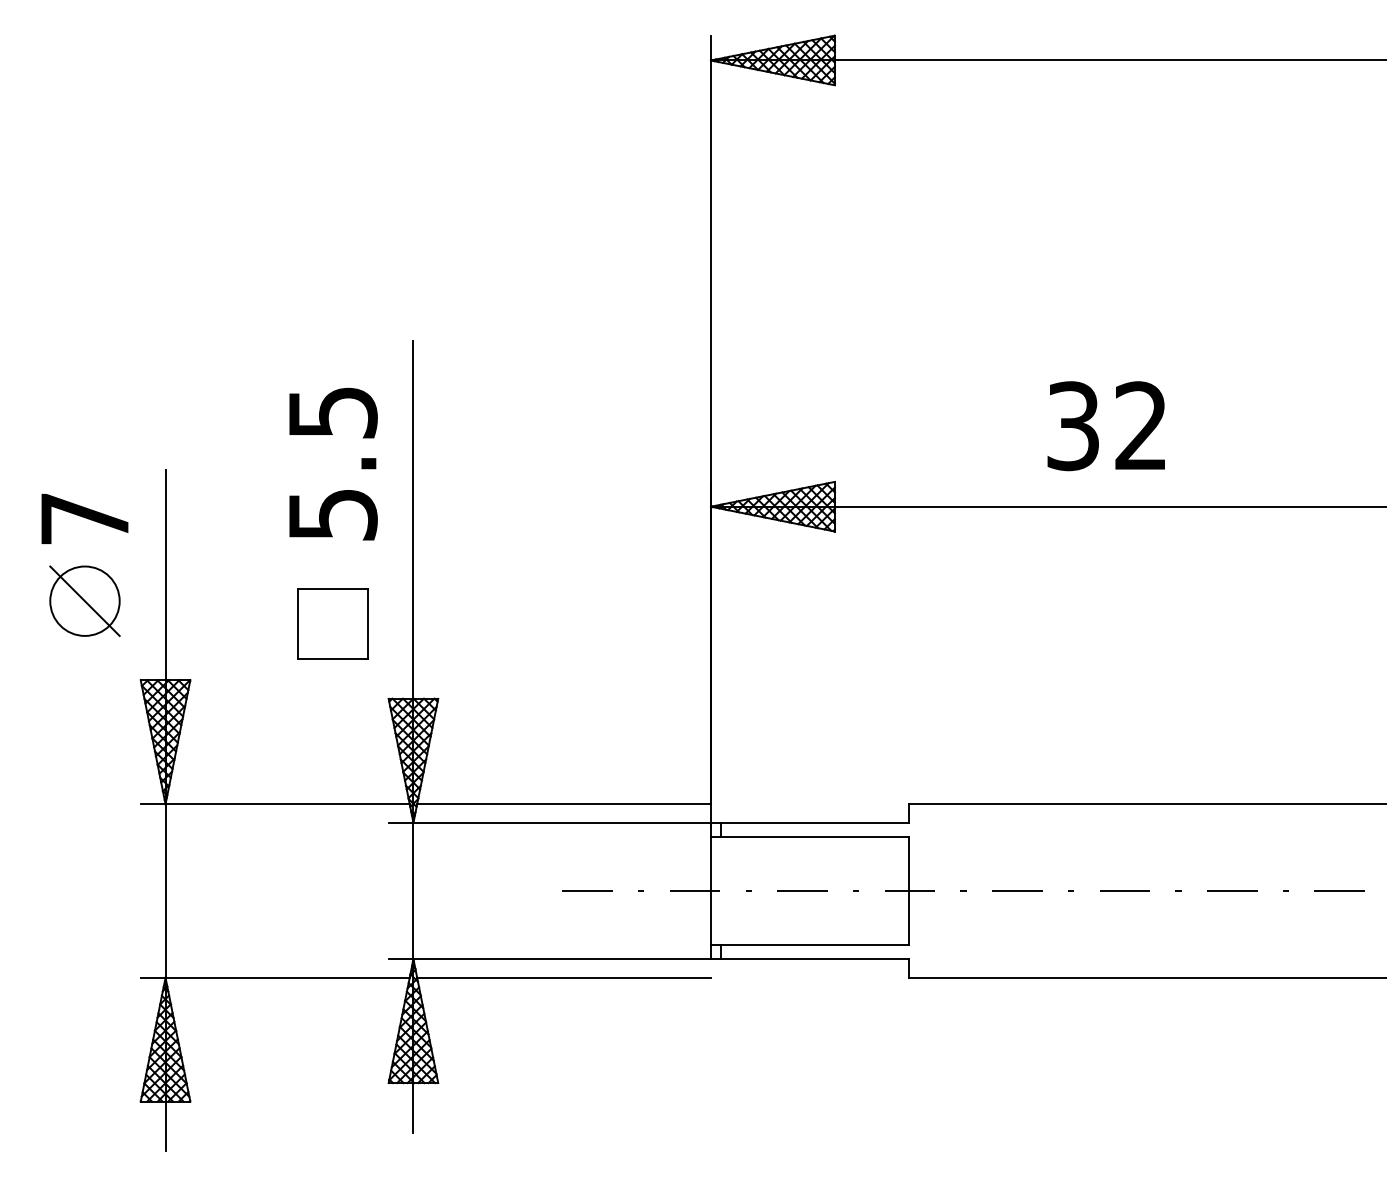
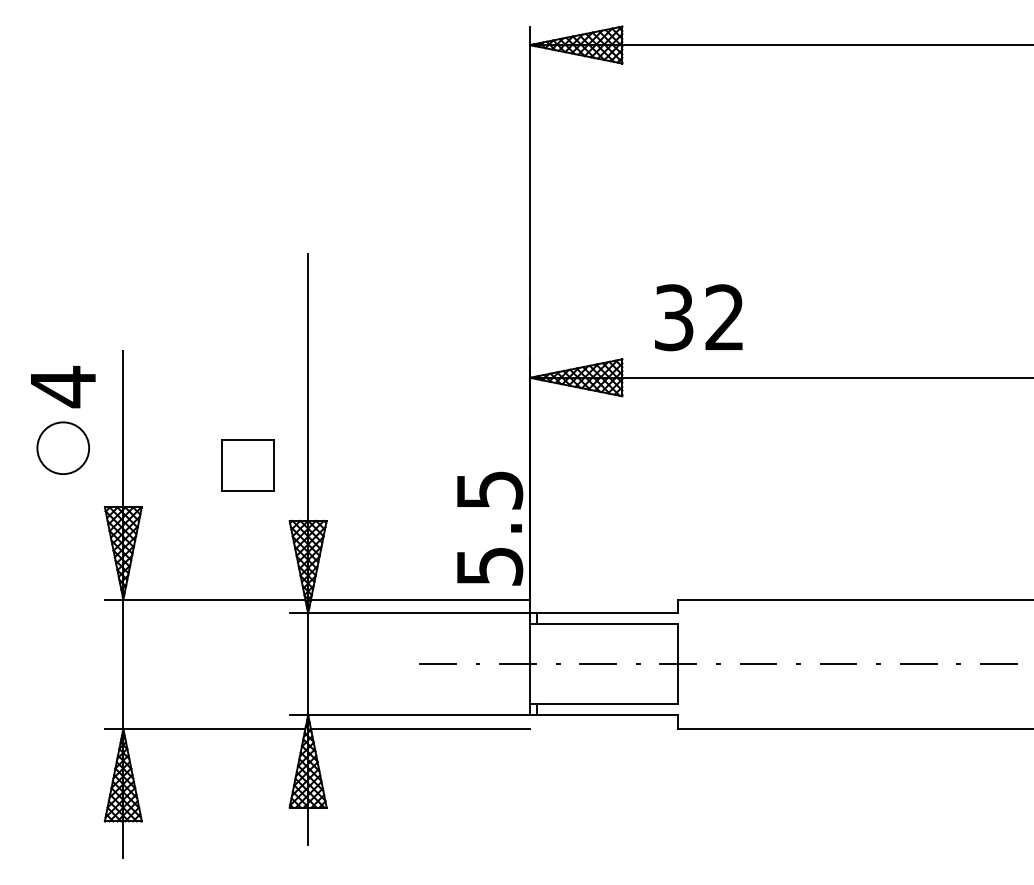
text: (1105, 426) -> (698, 317), moved
text: (333, 463) -> (490, 528), moved
text: (84, 518) -> (62, 386), 7 -> 4
line: (84, 600) -> (62, 447), removed

